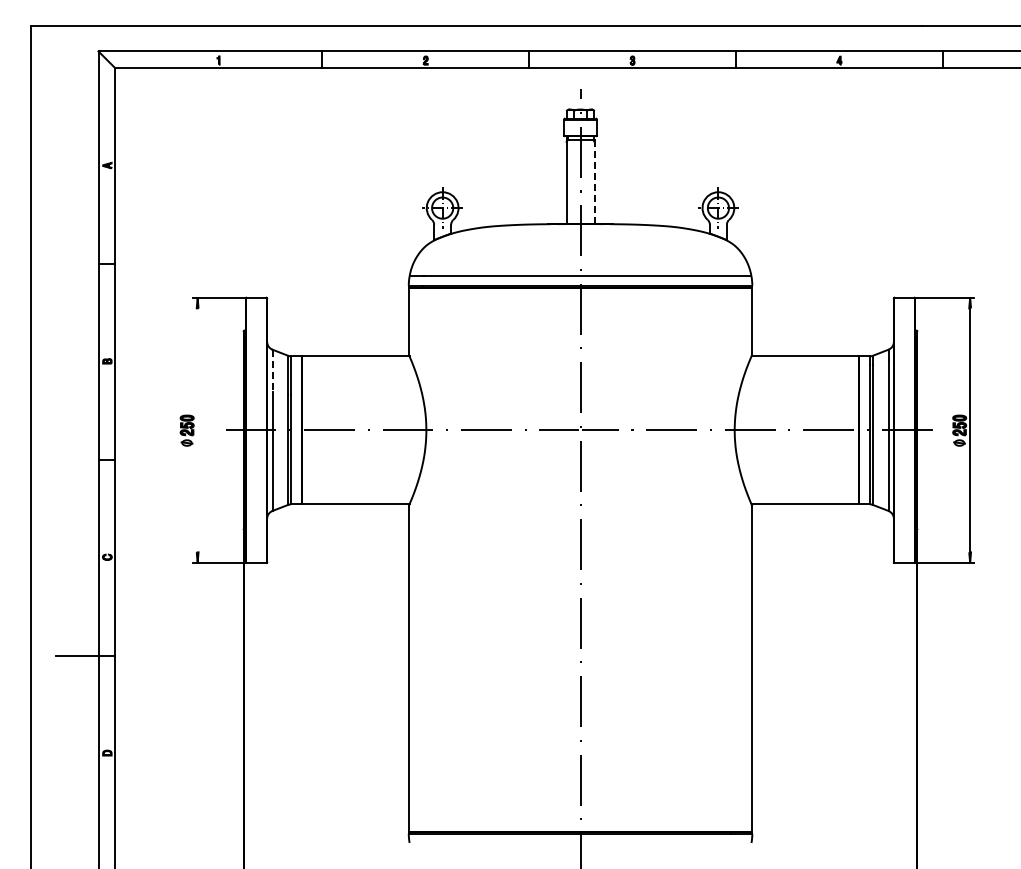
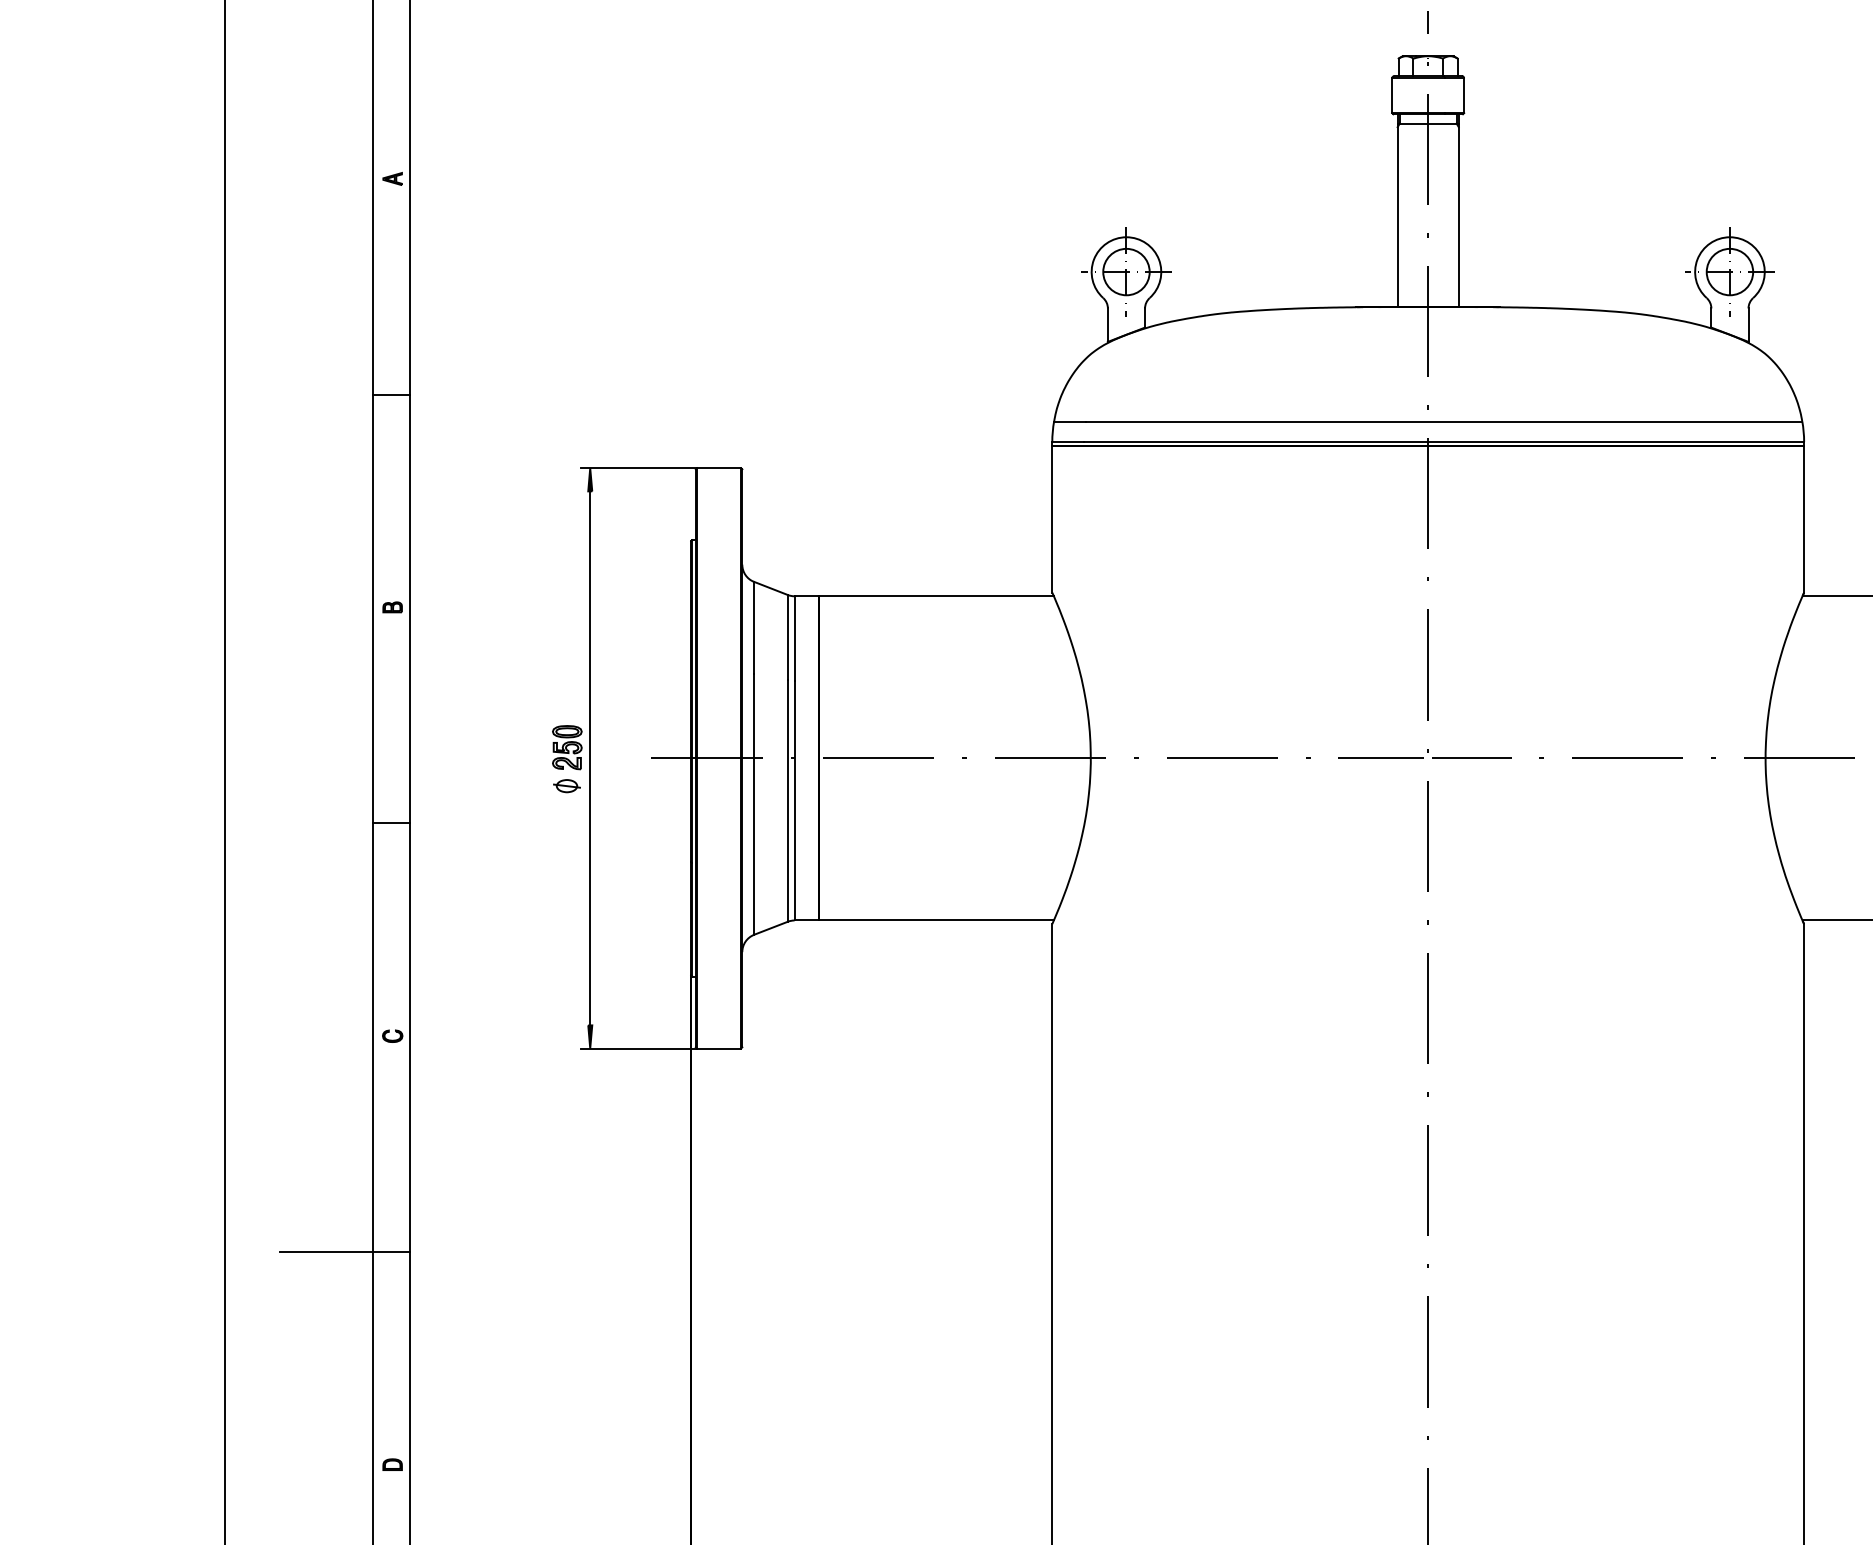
line: (594, 179) -> (1458, 209), dashed -> solid
line: (272, 370) -> (754, 627), dashed -> solid
line: (197, 430) -> (589, 758), added

